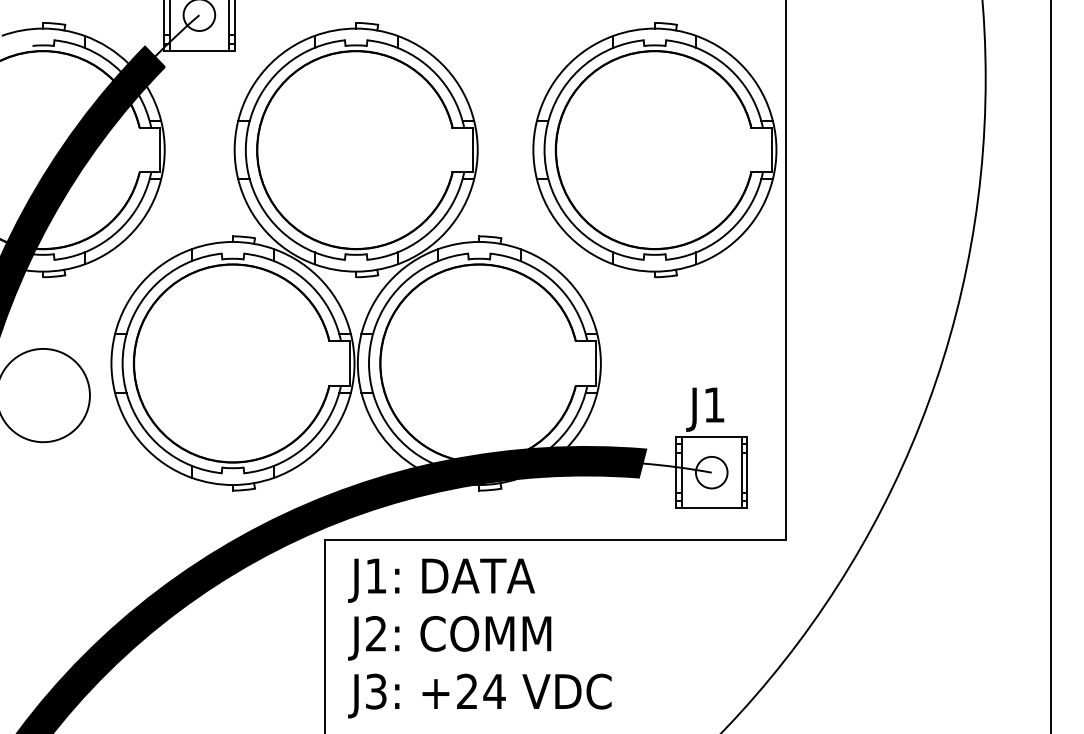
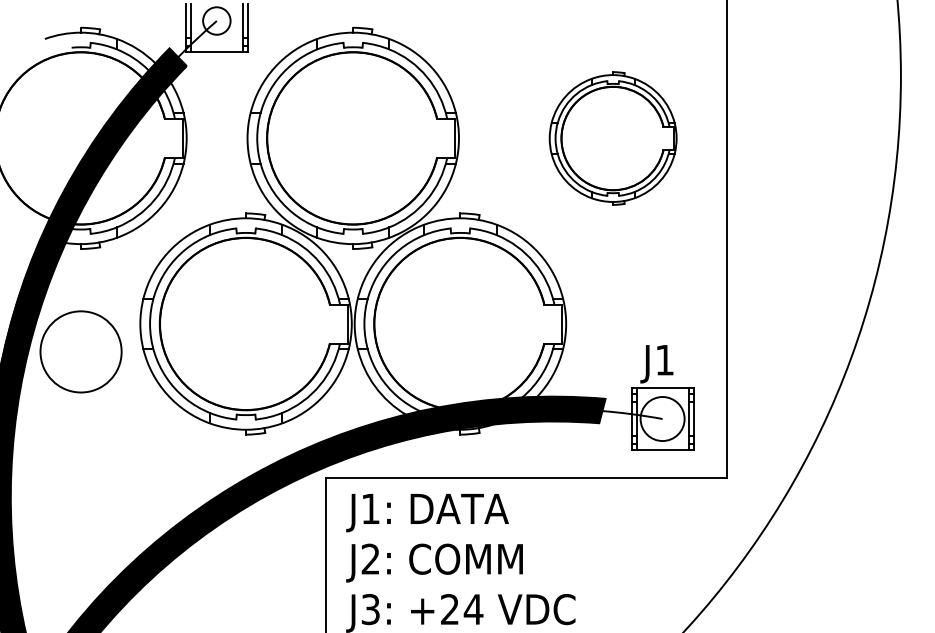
part: (654, 150) -> (612, 138), size x0.6
circle: (711, 472) -> (662, 418), size x1.6

